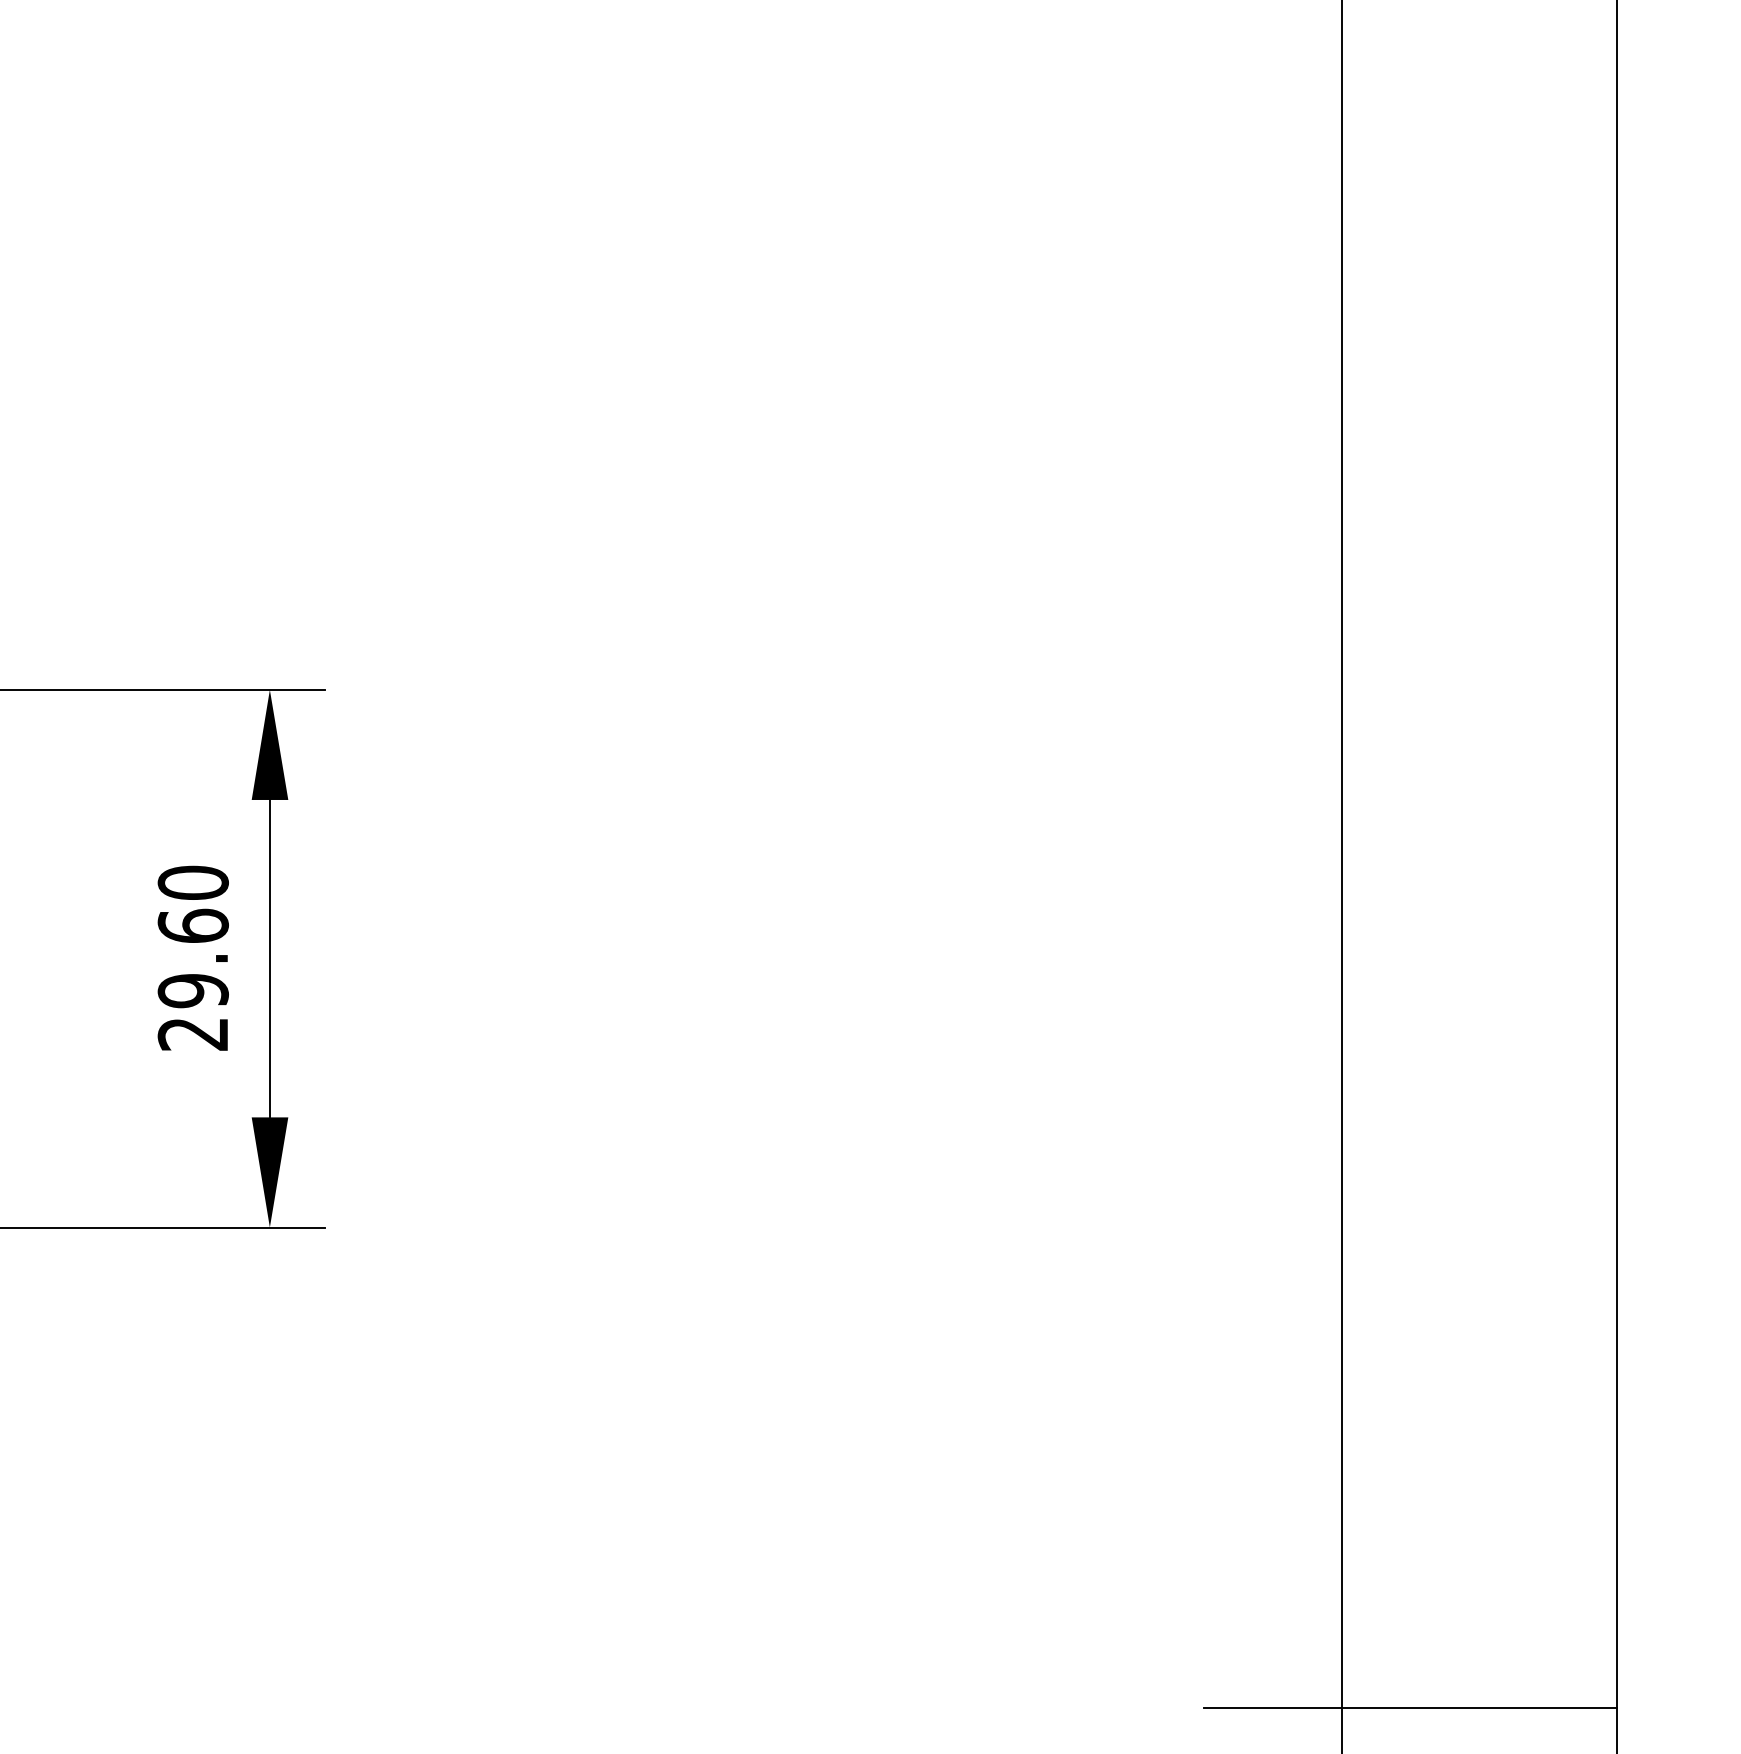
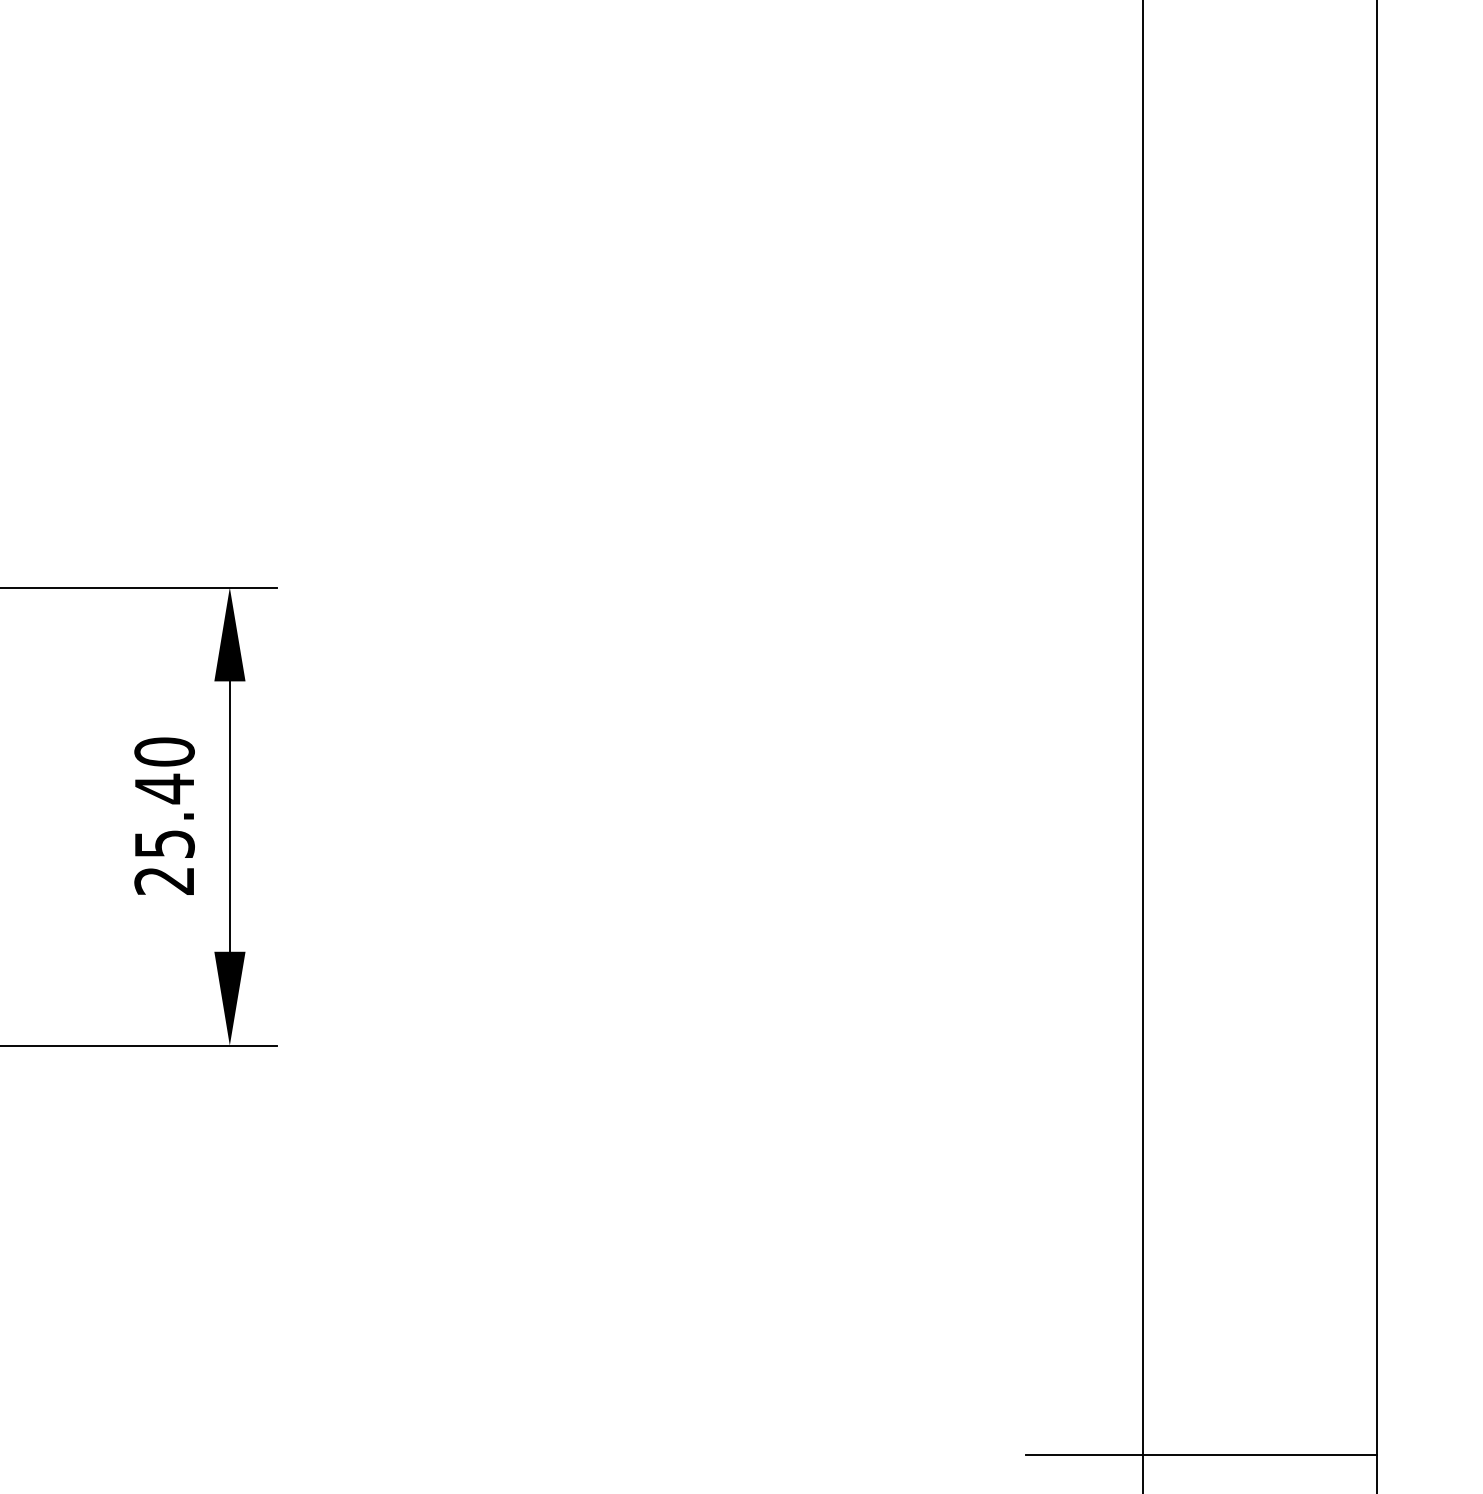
text: (192, 958) -> (163, 816), 29.60 -> 25.40

